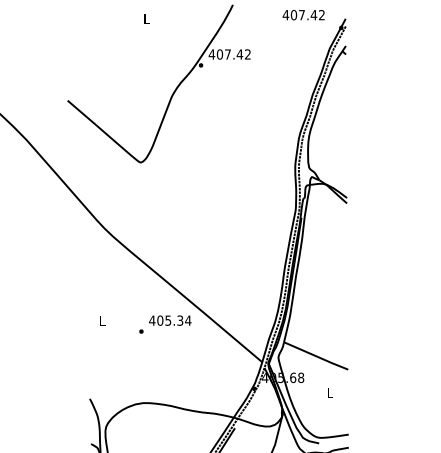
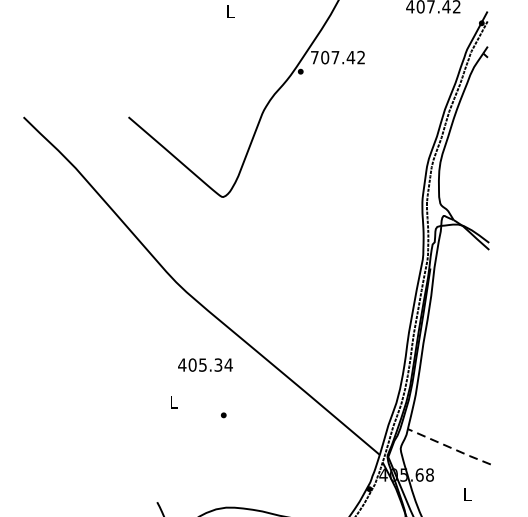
text: (211, 54) -> (314, 57), 407.42 -> 707.42
text: (170, 320) -> (205, 364), moved
line: (316, 356) -> (449, 447), solid -> dashed

